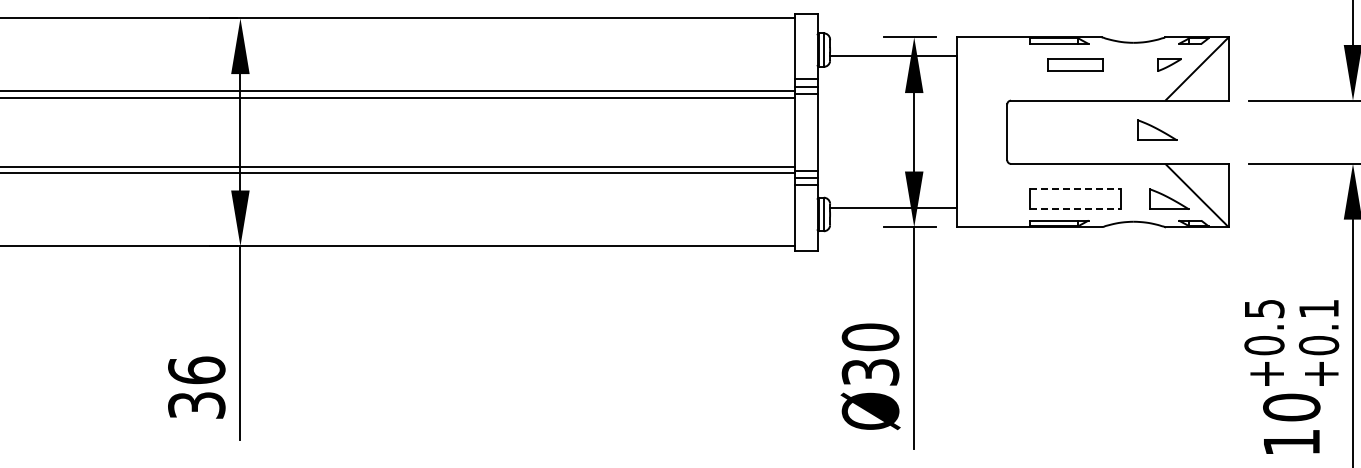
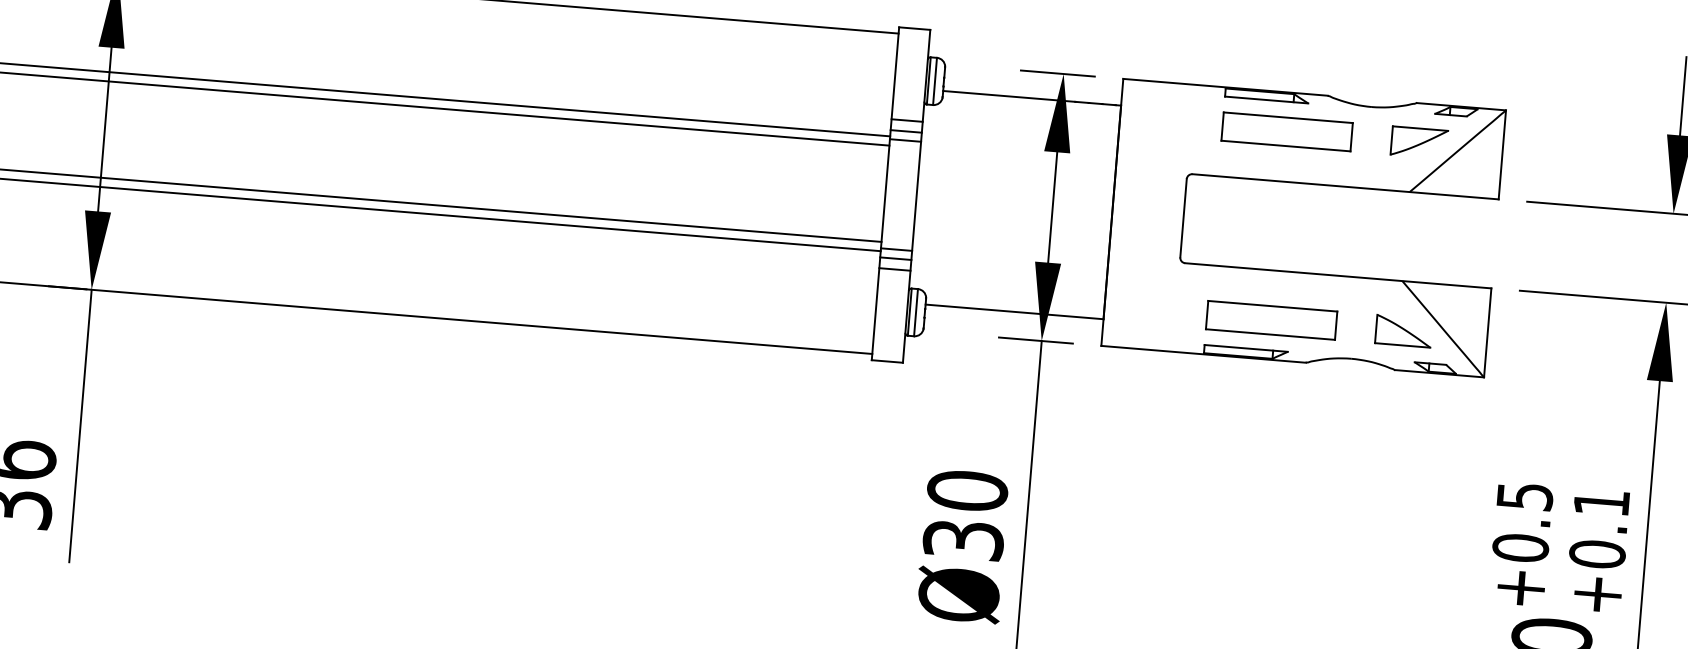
part: (1075, 64) -> (1287, 130), size x1.67
part: (1169, 64) -> (1419, 141), size x1.67
part: (1157, 129) -> (1395, 231), removed
line: (1075, 189) -> (1272, 306), dashed -> solid
line: (1075, 209) -> (1270, 334), dashed -> solid

